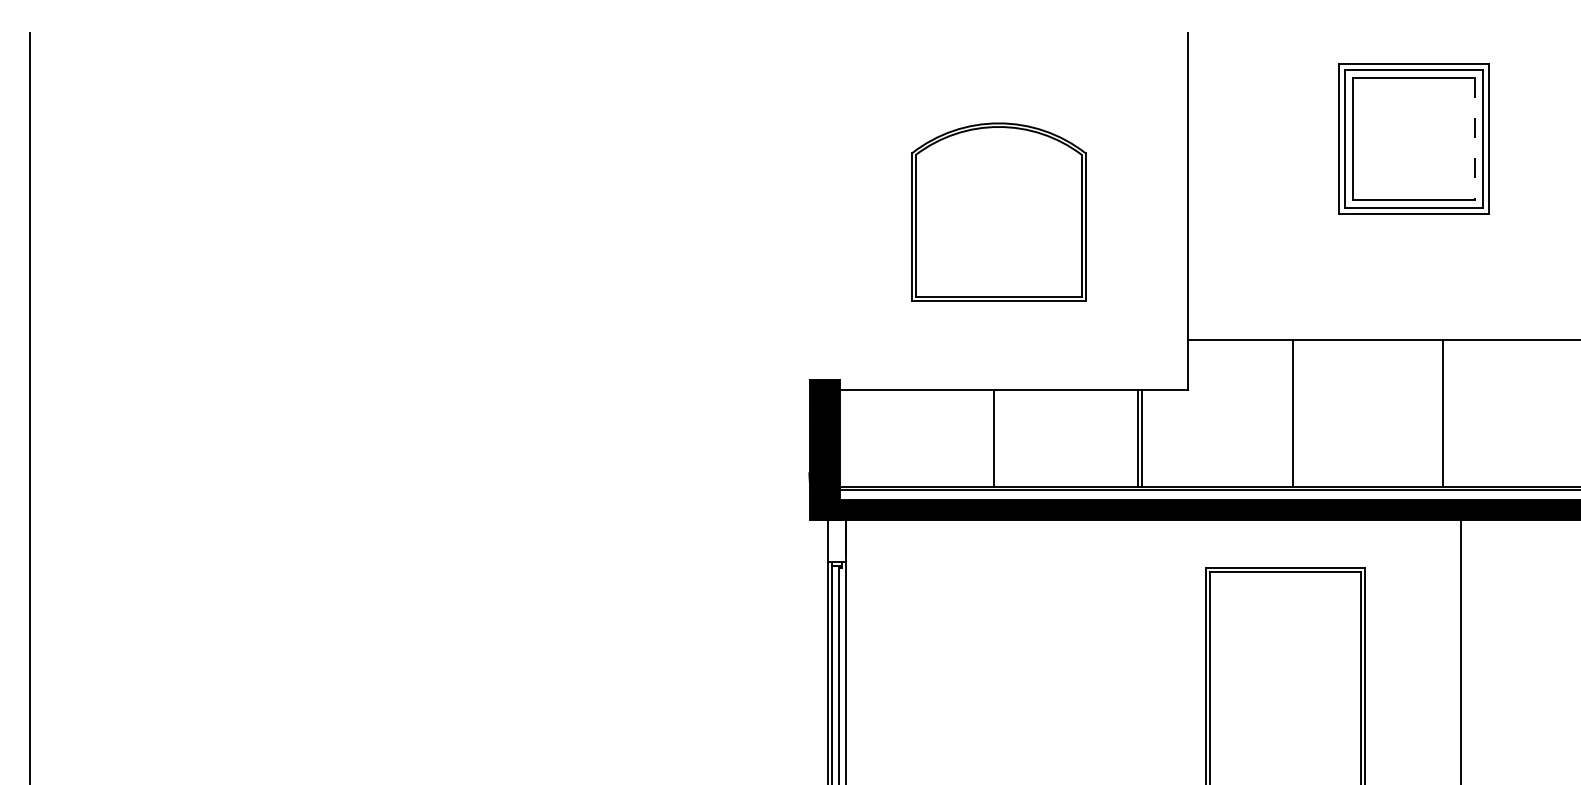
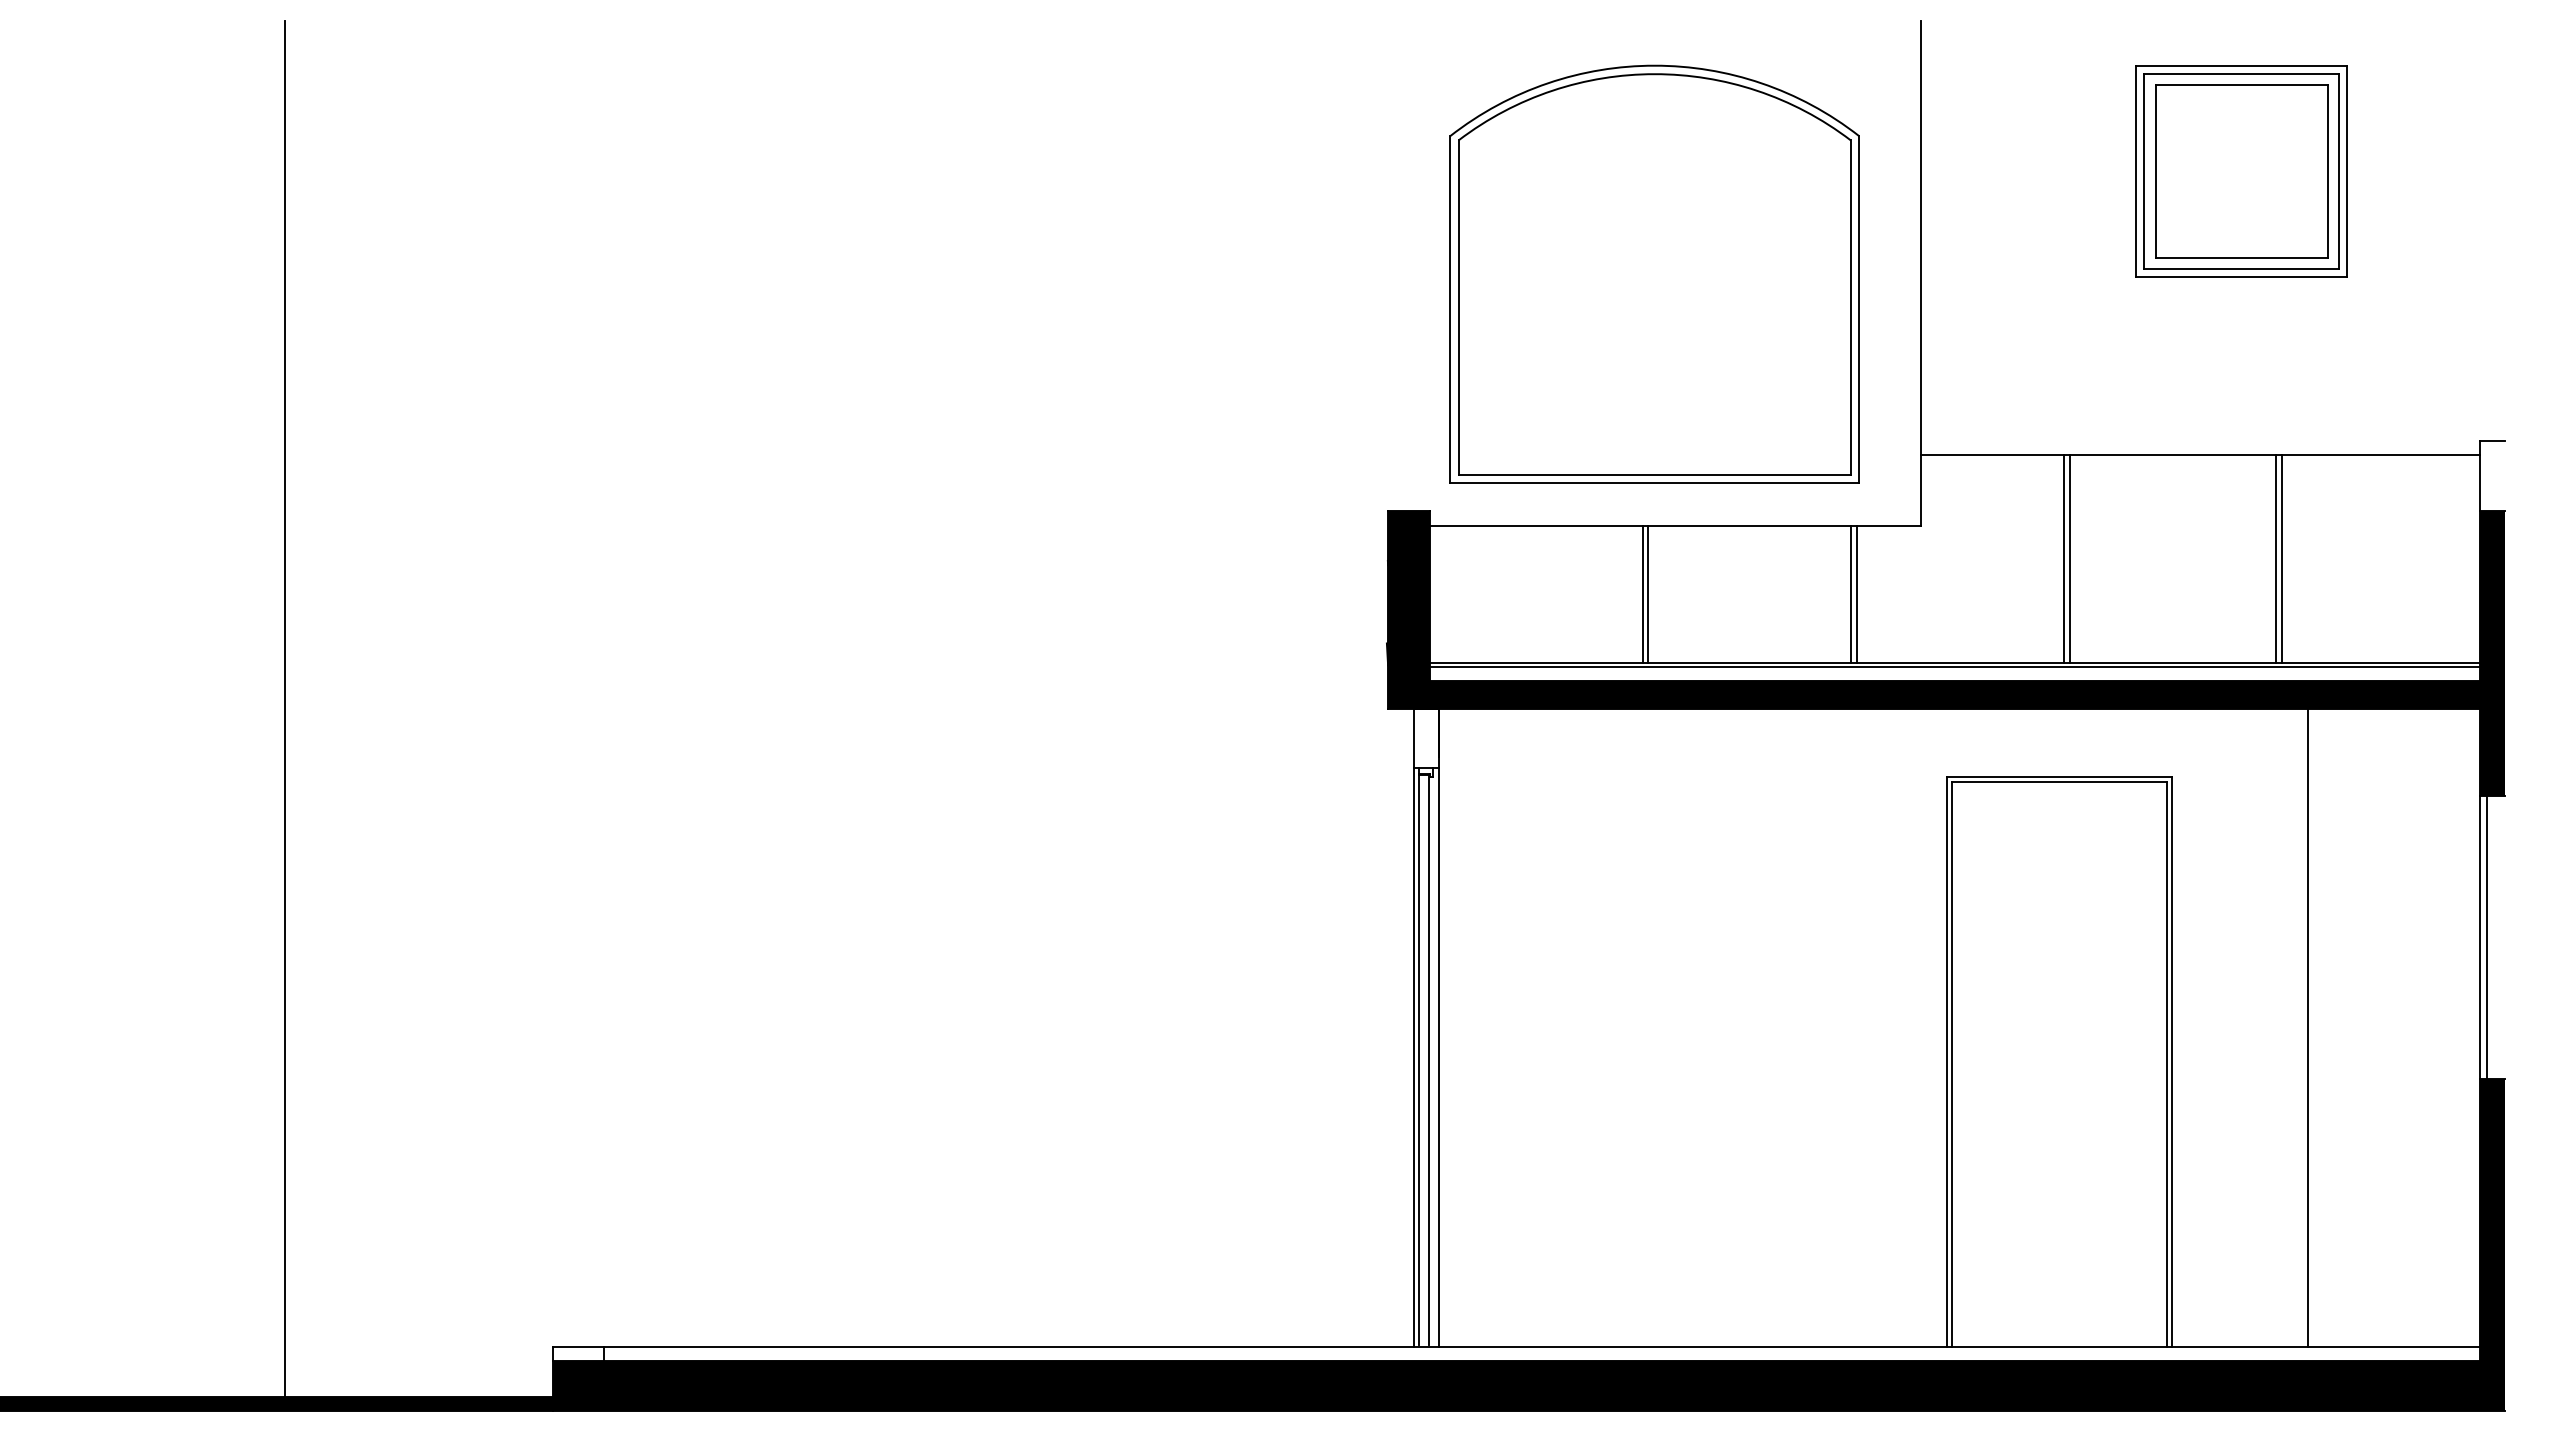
line: (1475, 140) -> (2327, 172), dashed -> solid
part: (998, 211) -> (1654, 273), size x1.67
line: (1288, 413) -> (2064, 558), added
line: (1438, 413) -> (2276, 558), added
line: (990, 438) -> (1642, 594), added

